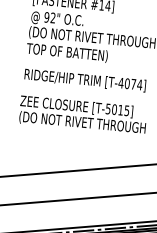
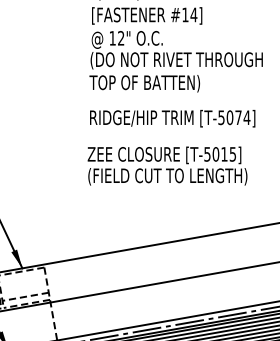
text: (46, 17) -> (112, 38), 92" -> 12"
text: (121, 82) -> (221, 117), [T-4074] -> [T-5074]
text: (84, 123) -> (177, 176), (DO NOT RIVET THROUGH -> (FIELD CUT TO LENGTH)

